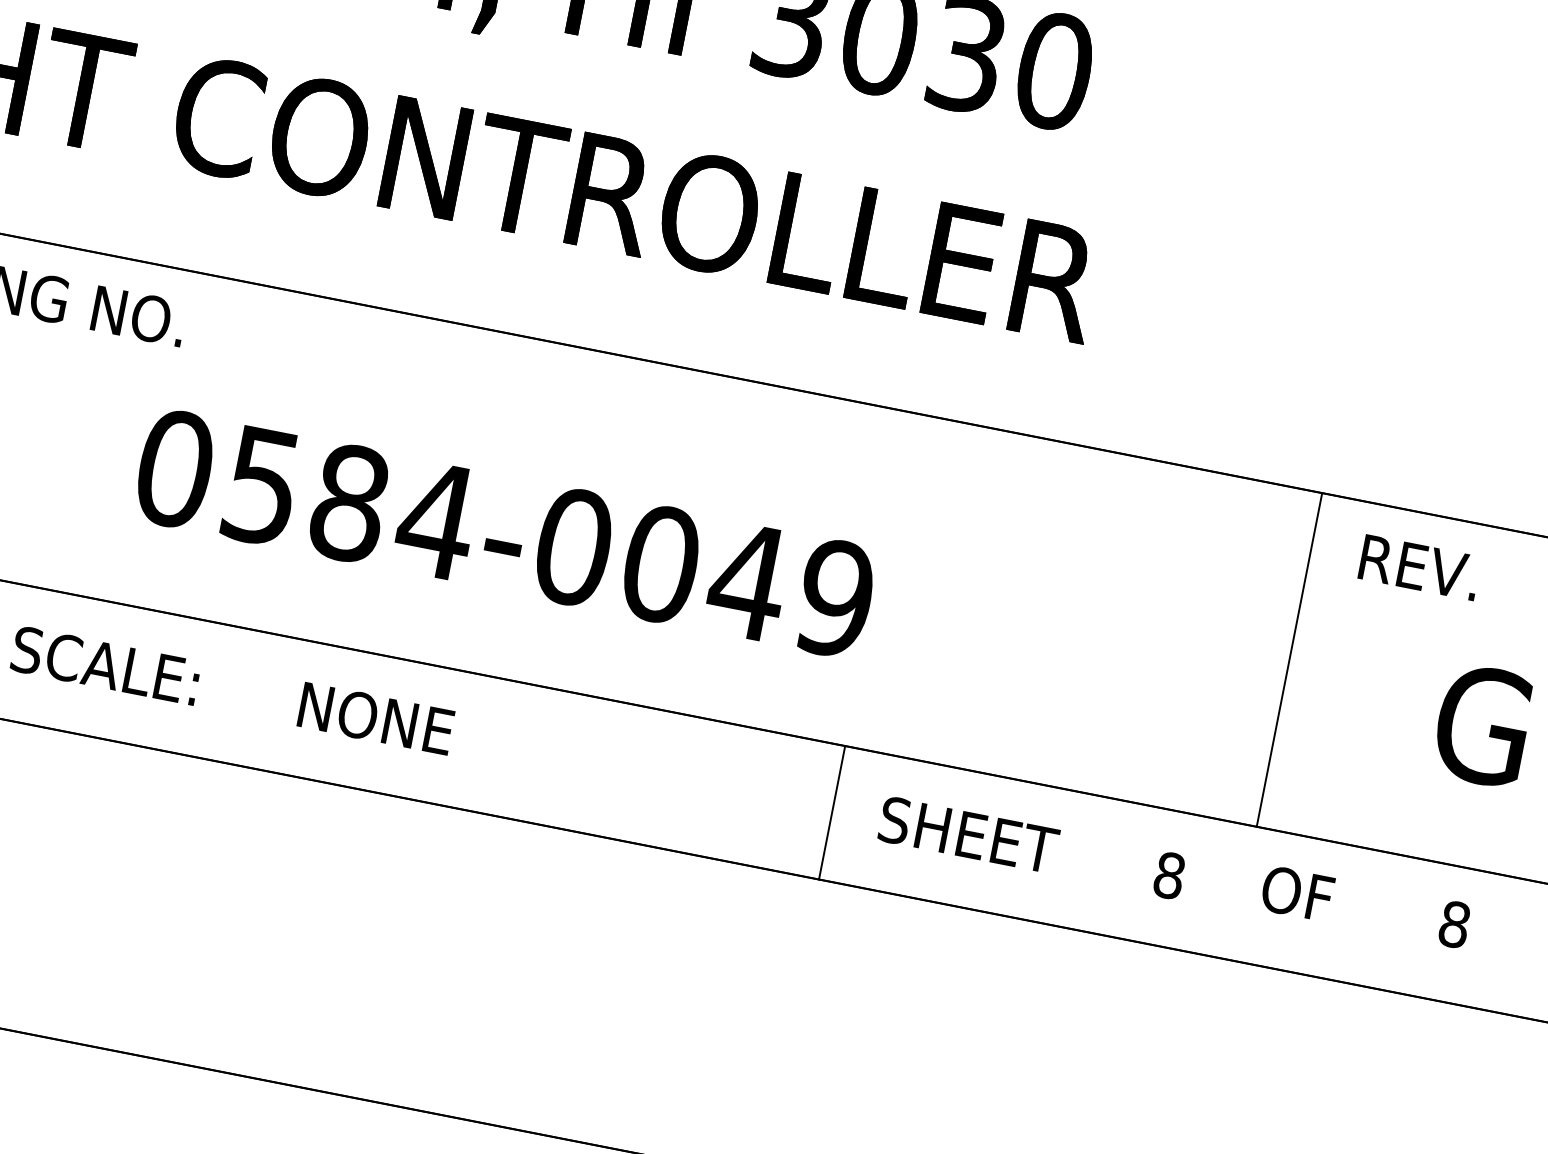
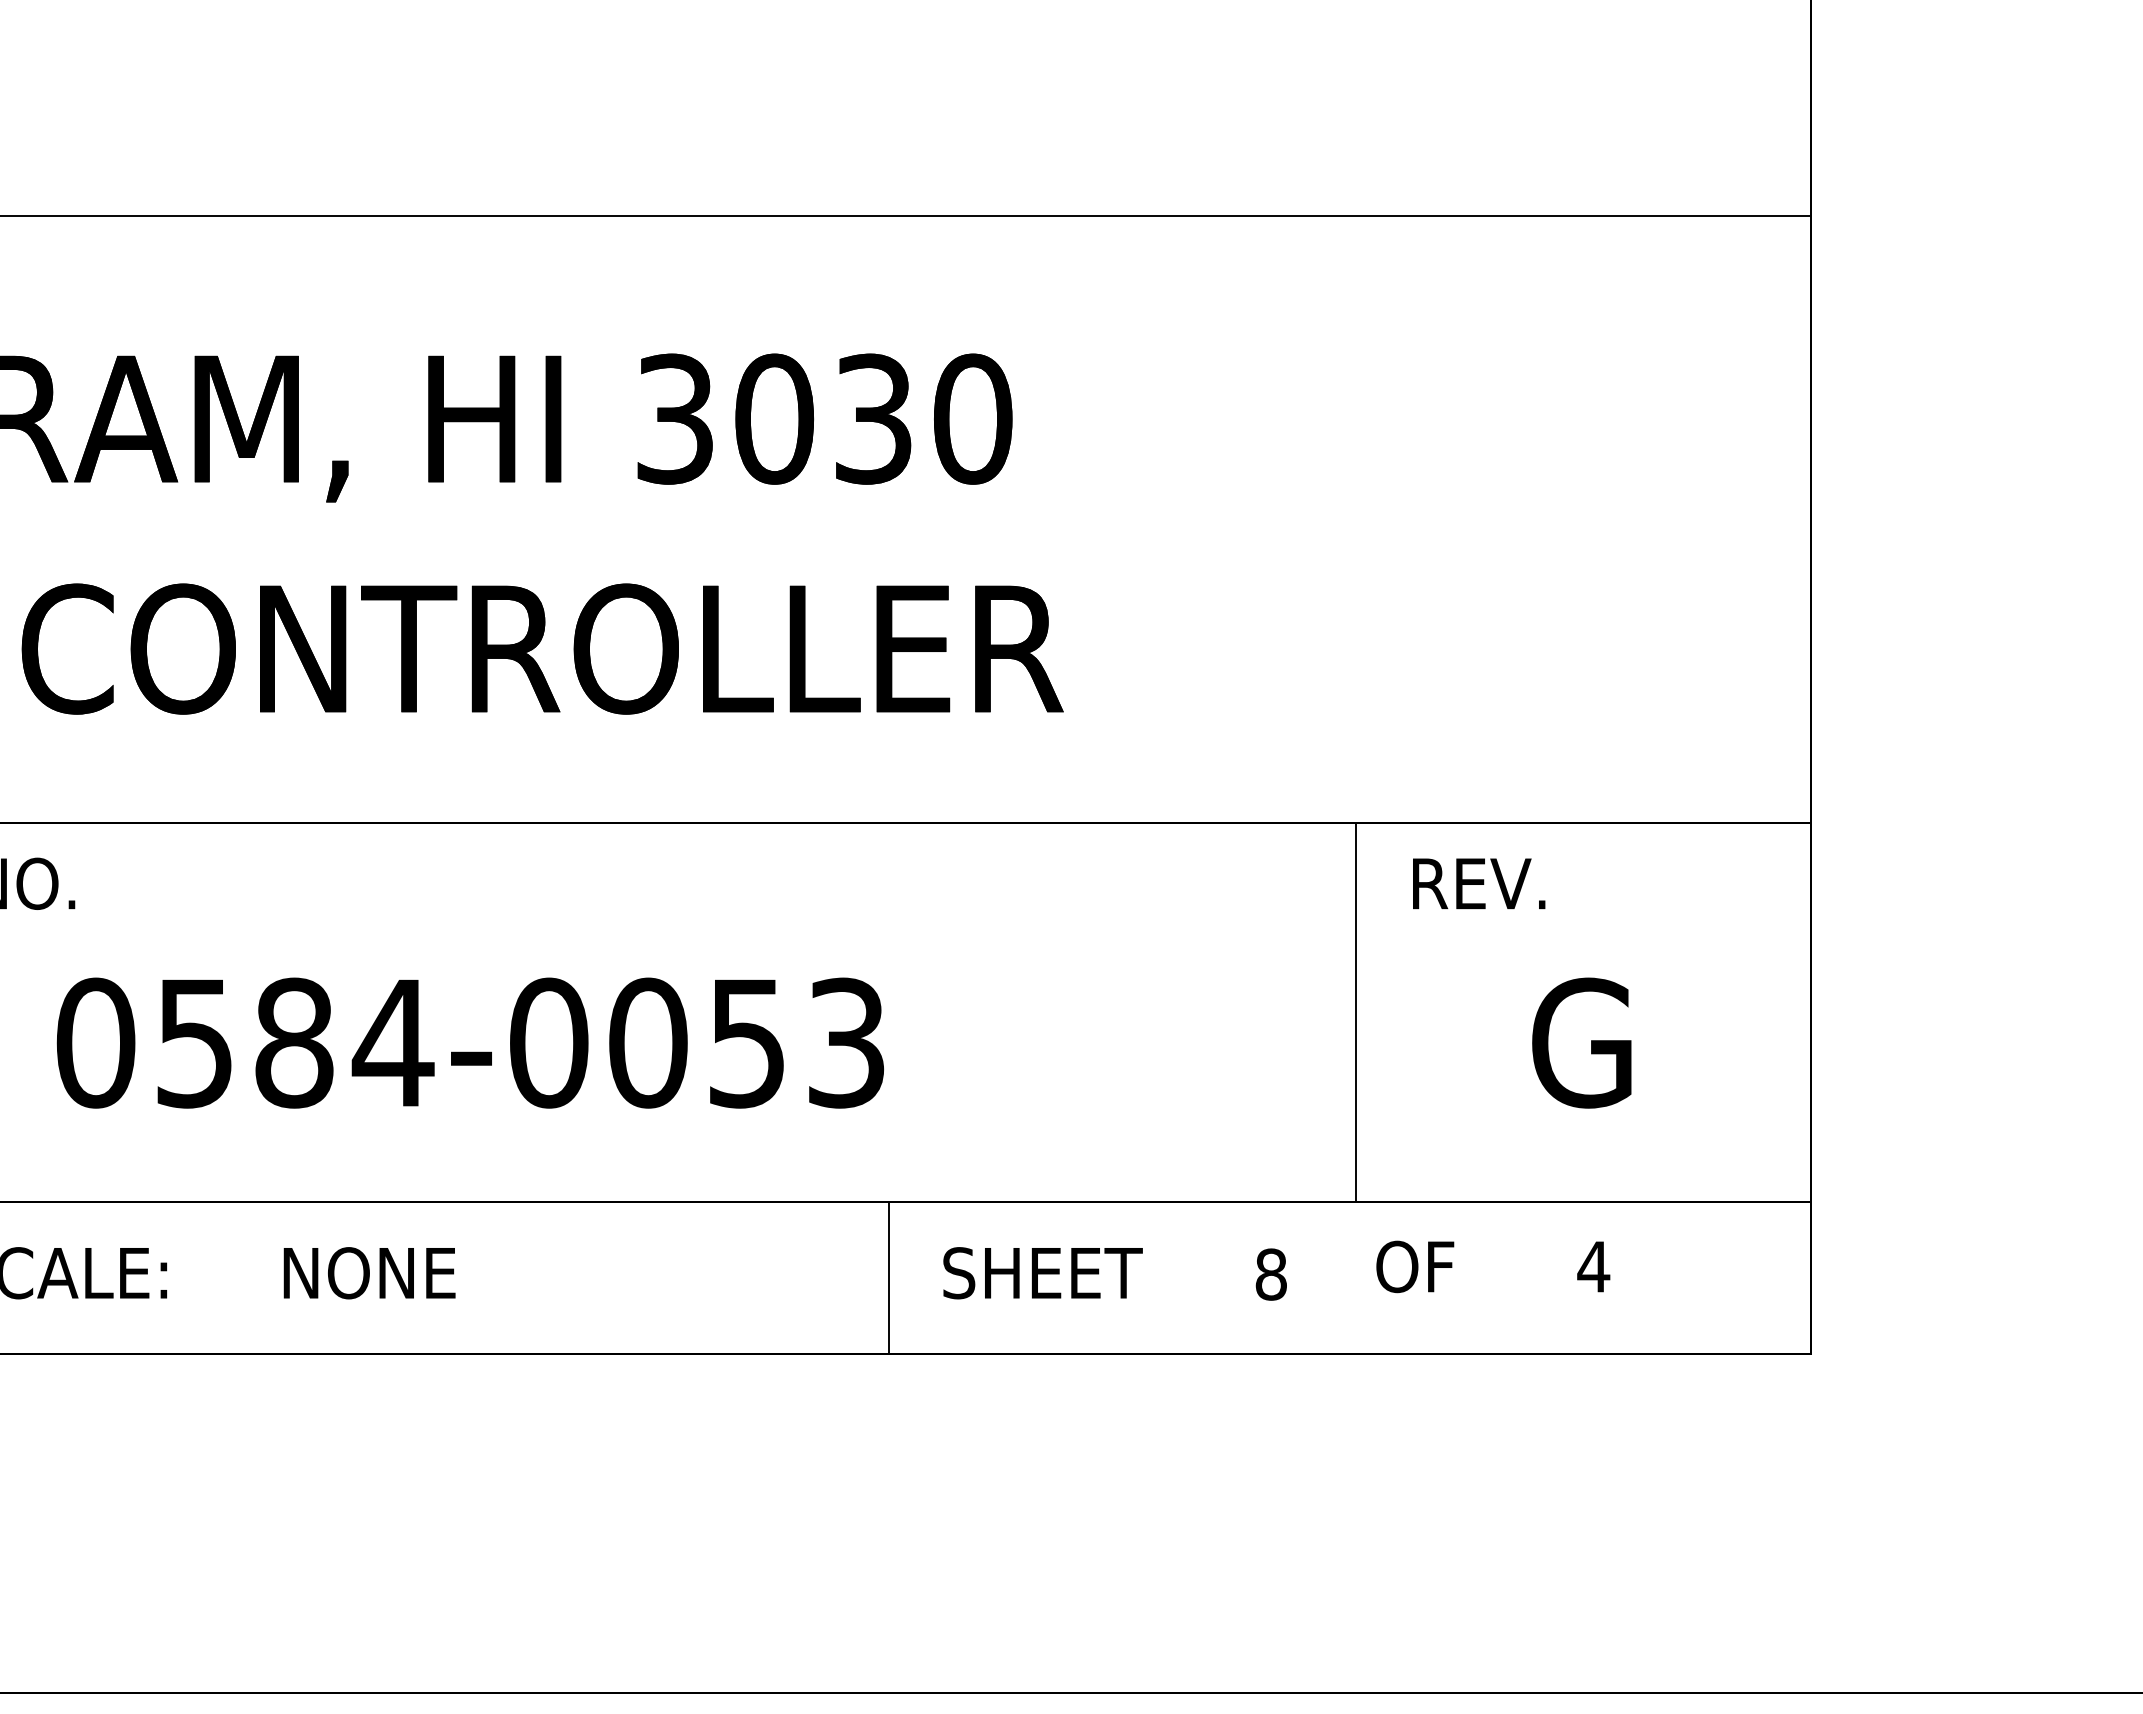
text: (790, 589) -> (795, 1042), 0584-0049 -> 0584-0053
text: (1454, 924) -> (1593, 1266), 8 -> 4

